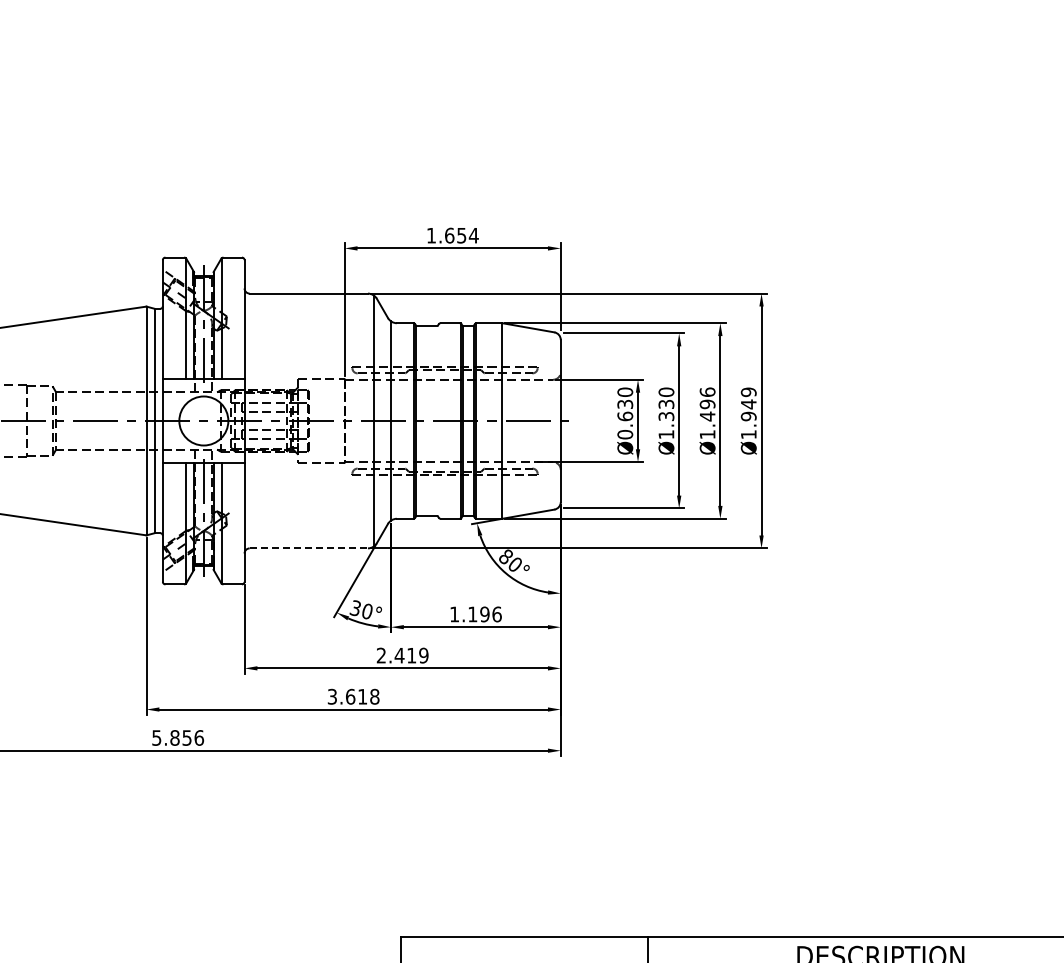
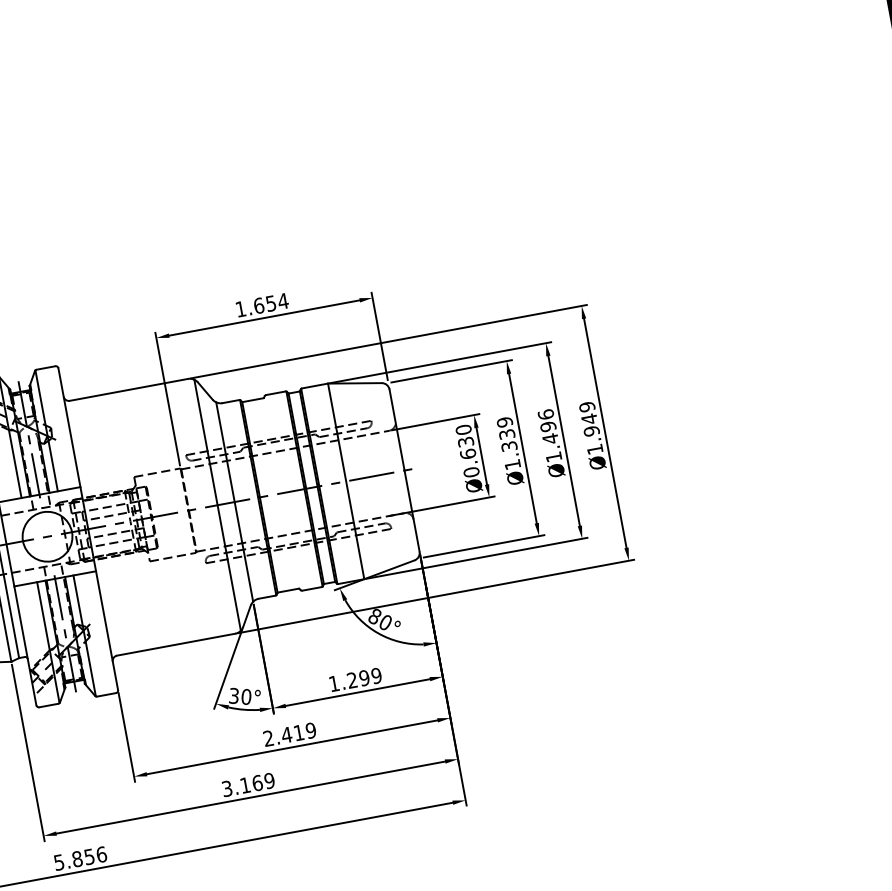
text: (666, 392) -> (504, 422), Ø1.330 -> Ø1.339
line: (309, 548) -> (176, 644), dashed -> solid
text: (484, 614) -> (364, 678), 1.196 -> 1.299
text: (362, 696) -> (257, 782), 3.618 -> 3.169

